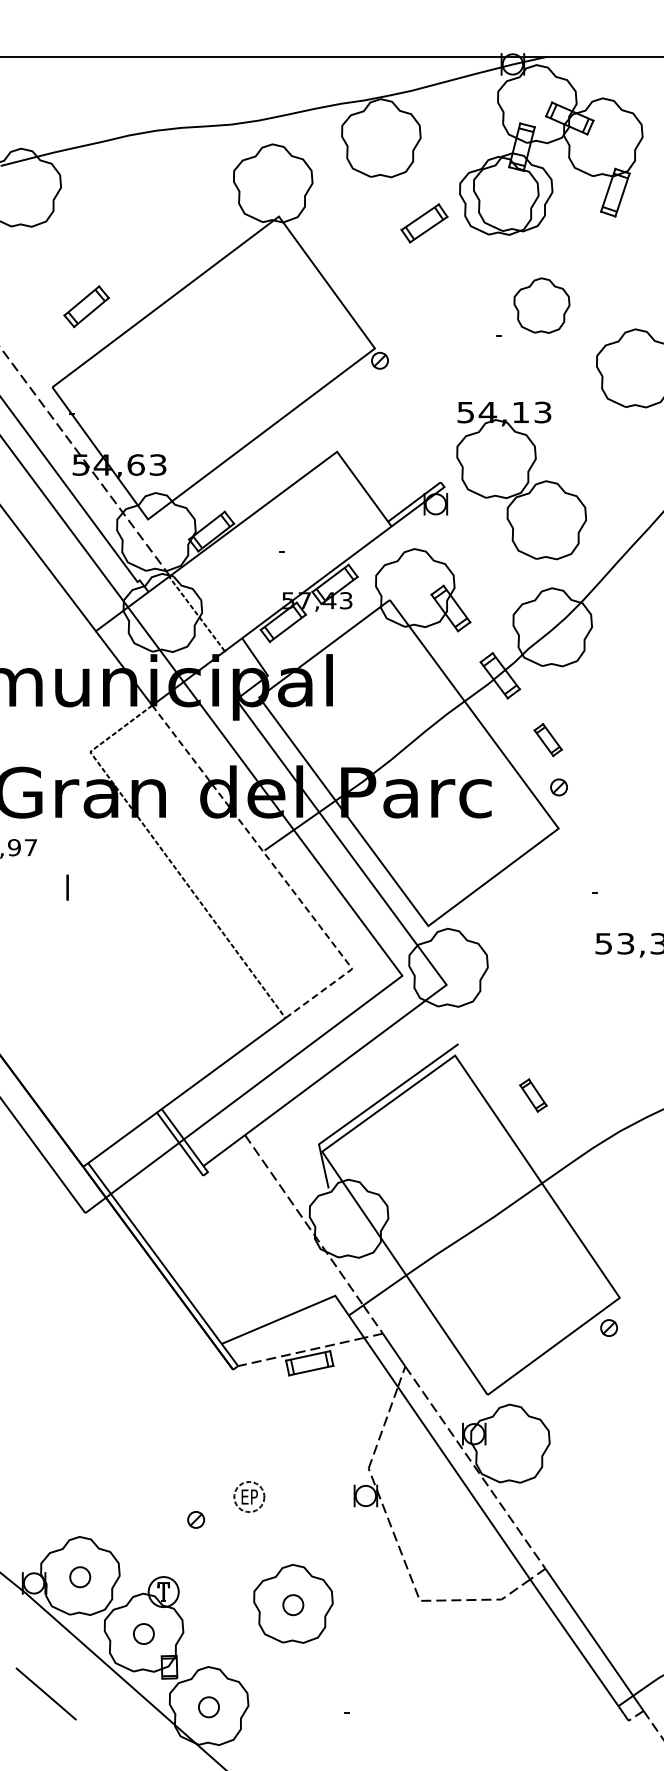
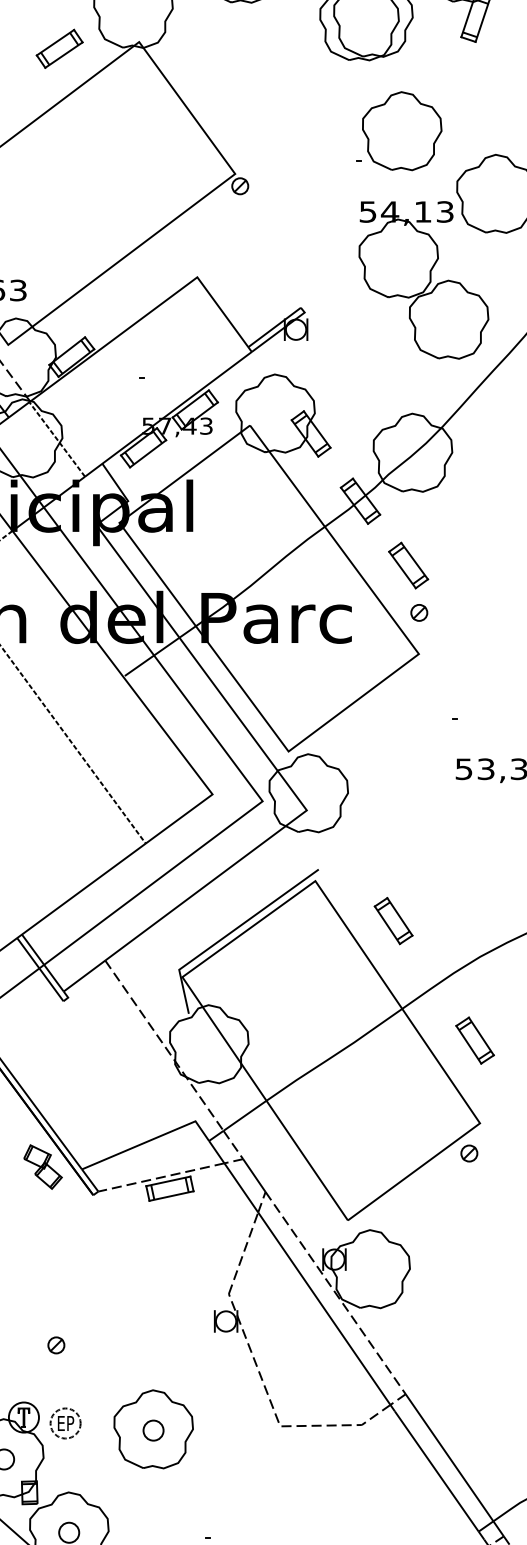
part: (424, 223) -> (59, 48), moved
part: (541, 305) -> (401, 130), size x1.43
part: (521, 480) -> (423, 279), moved
part: (547, 739) -> (407, 564), size x1.43
line: (277, 870) -> (137, 695), dashed -> solid
part: (533, 1095) -> (393, 920), size x1.43
part: (614, 1215) -> (474, 1040), added
part: (182, 1341) -> (42, 1166), added
part: (249, 1496) -> (65, 1422), moved

